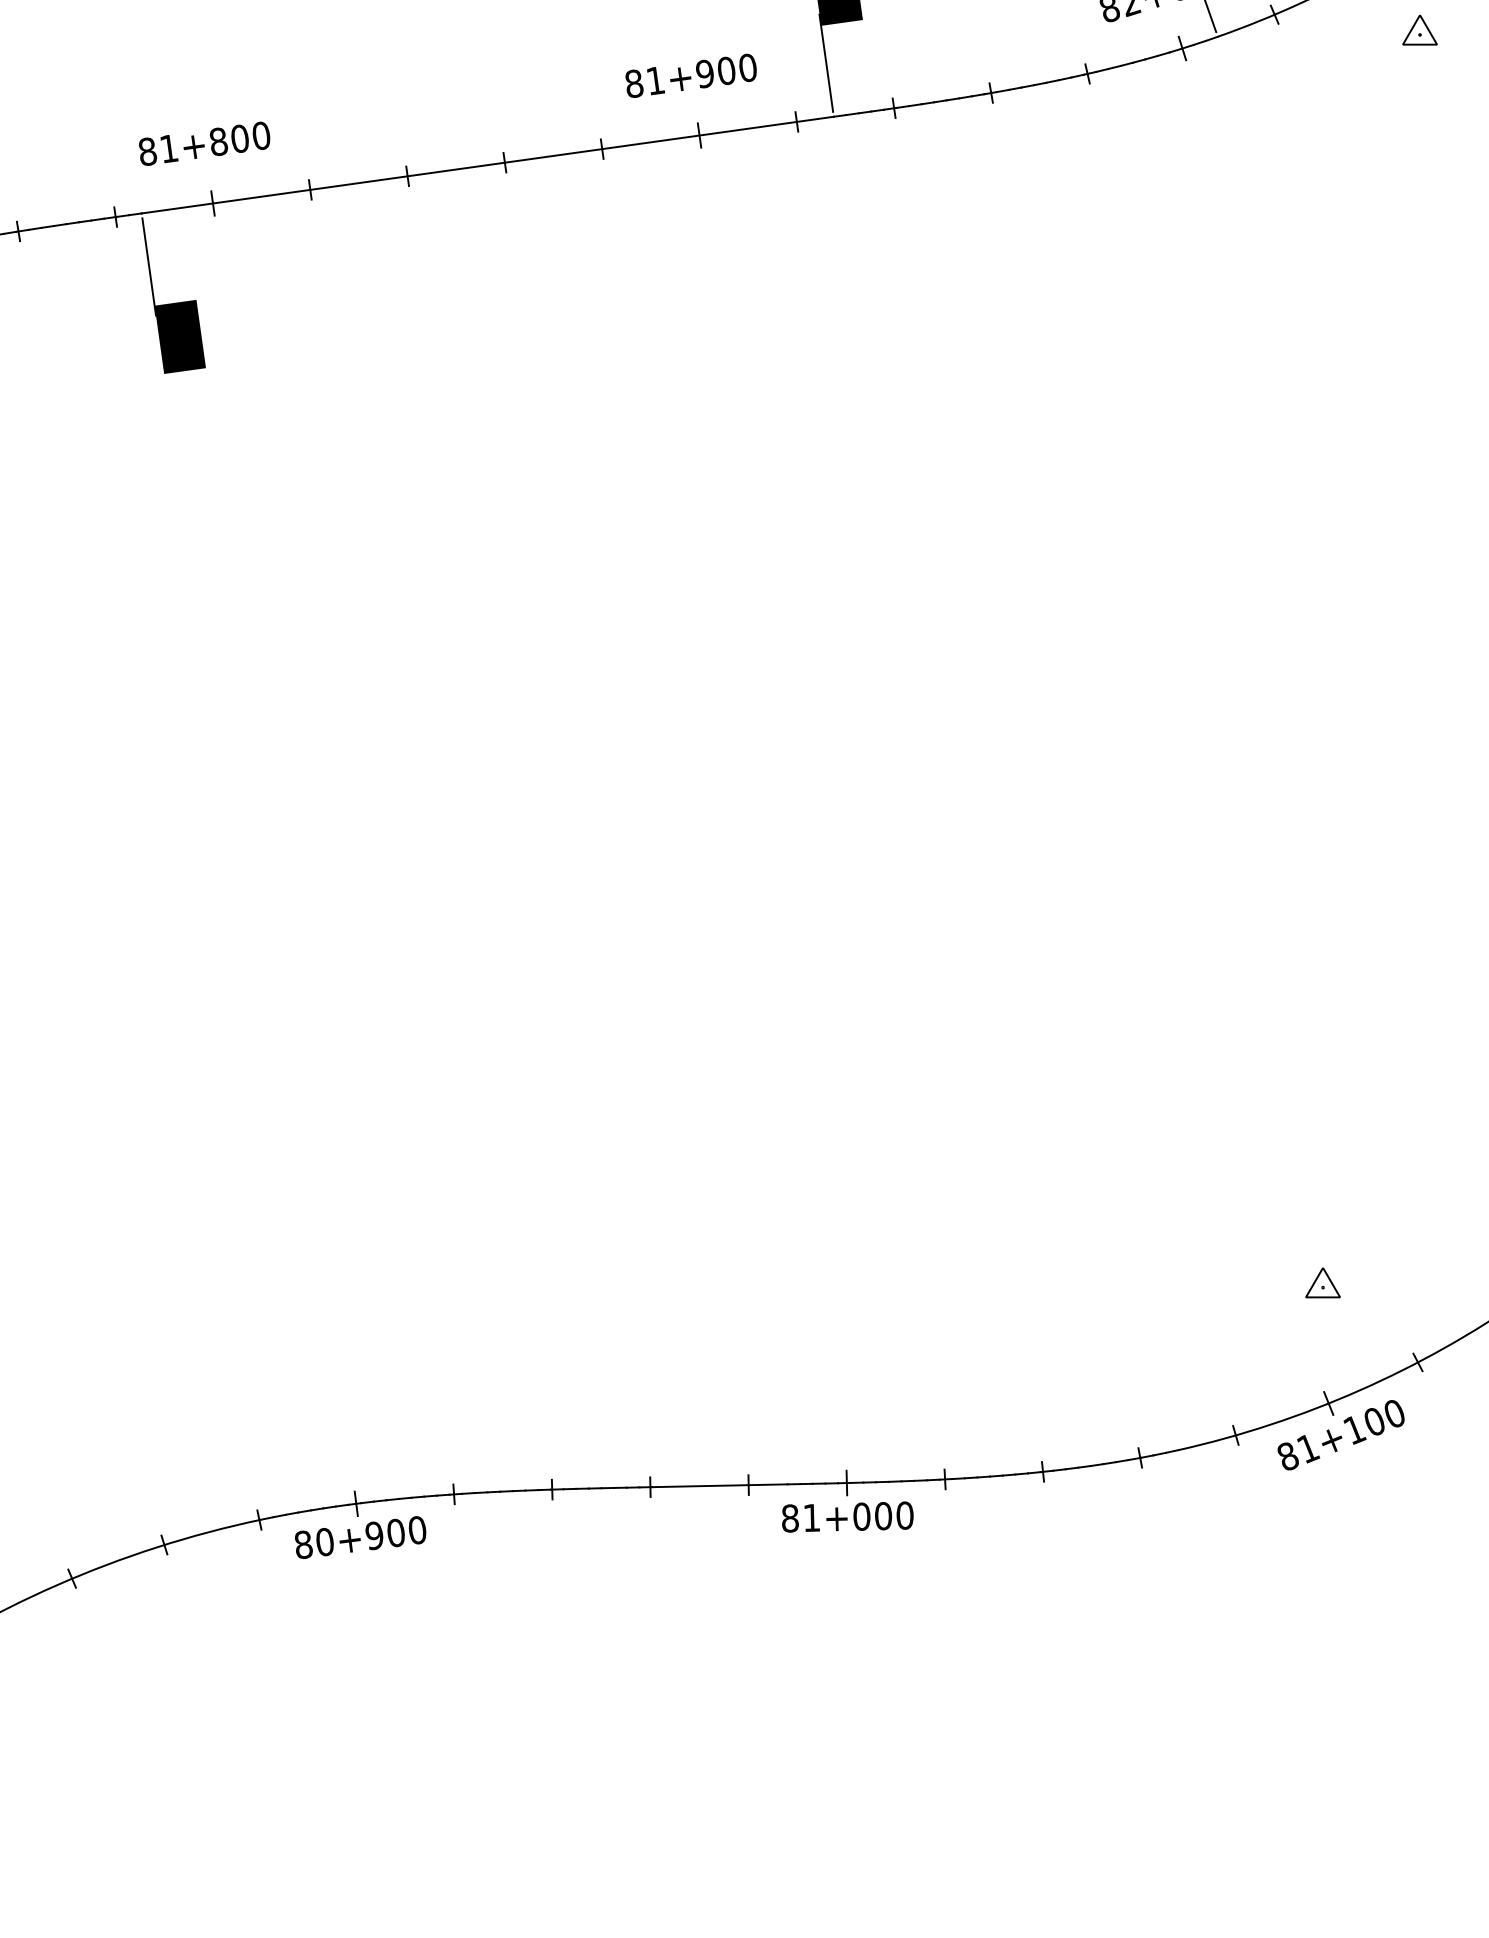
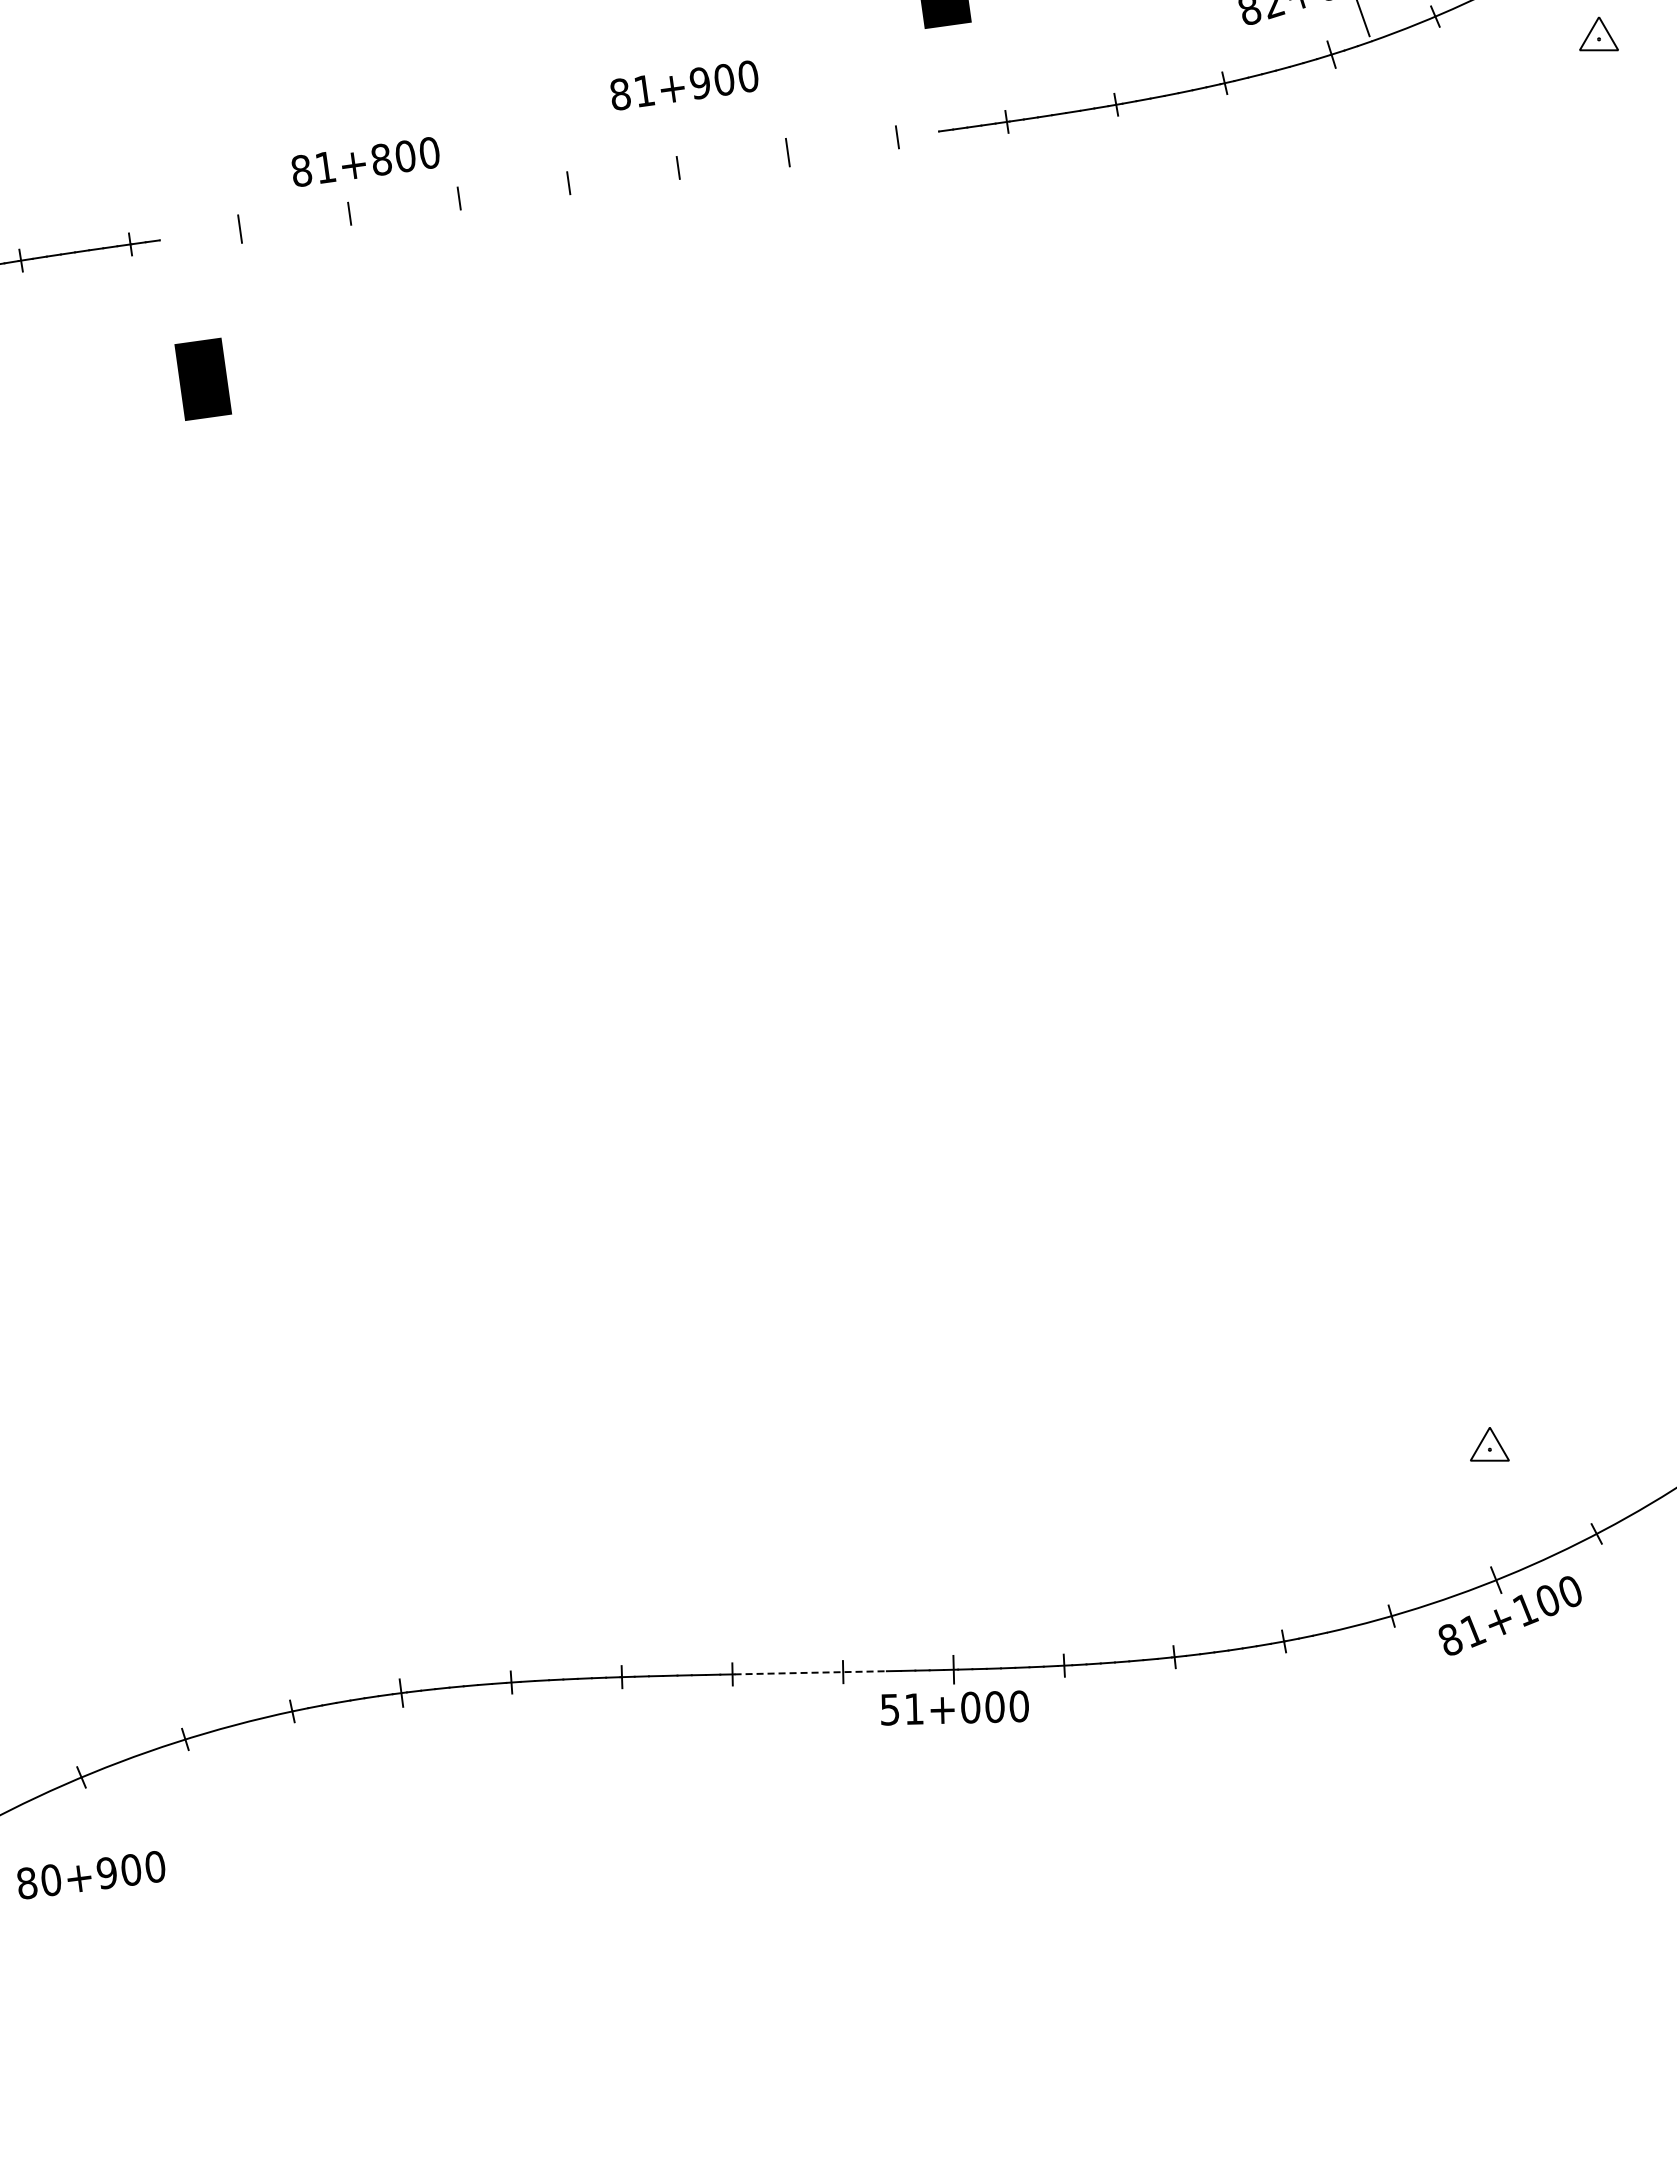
line: (826, 63) -> (930, 71), removed
text: (691, 75) -> (684, 85), moved
text: (204, 143) -> (365, 161), moved
line: (487, 164) -> (549, 185), removed
line: (148, 266) -> (167, 300), removed
line: (720, 1485) -> (811, 1672), solid -> dashed
text: (789, 1518) -> (889, 1709), 81+000 -> 51+000
text: (360, 1537) -> (91, 1875), moved

